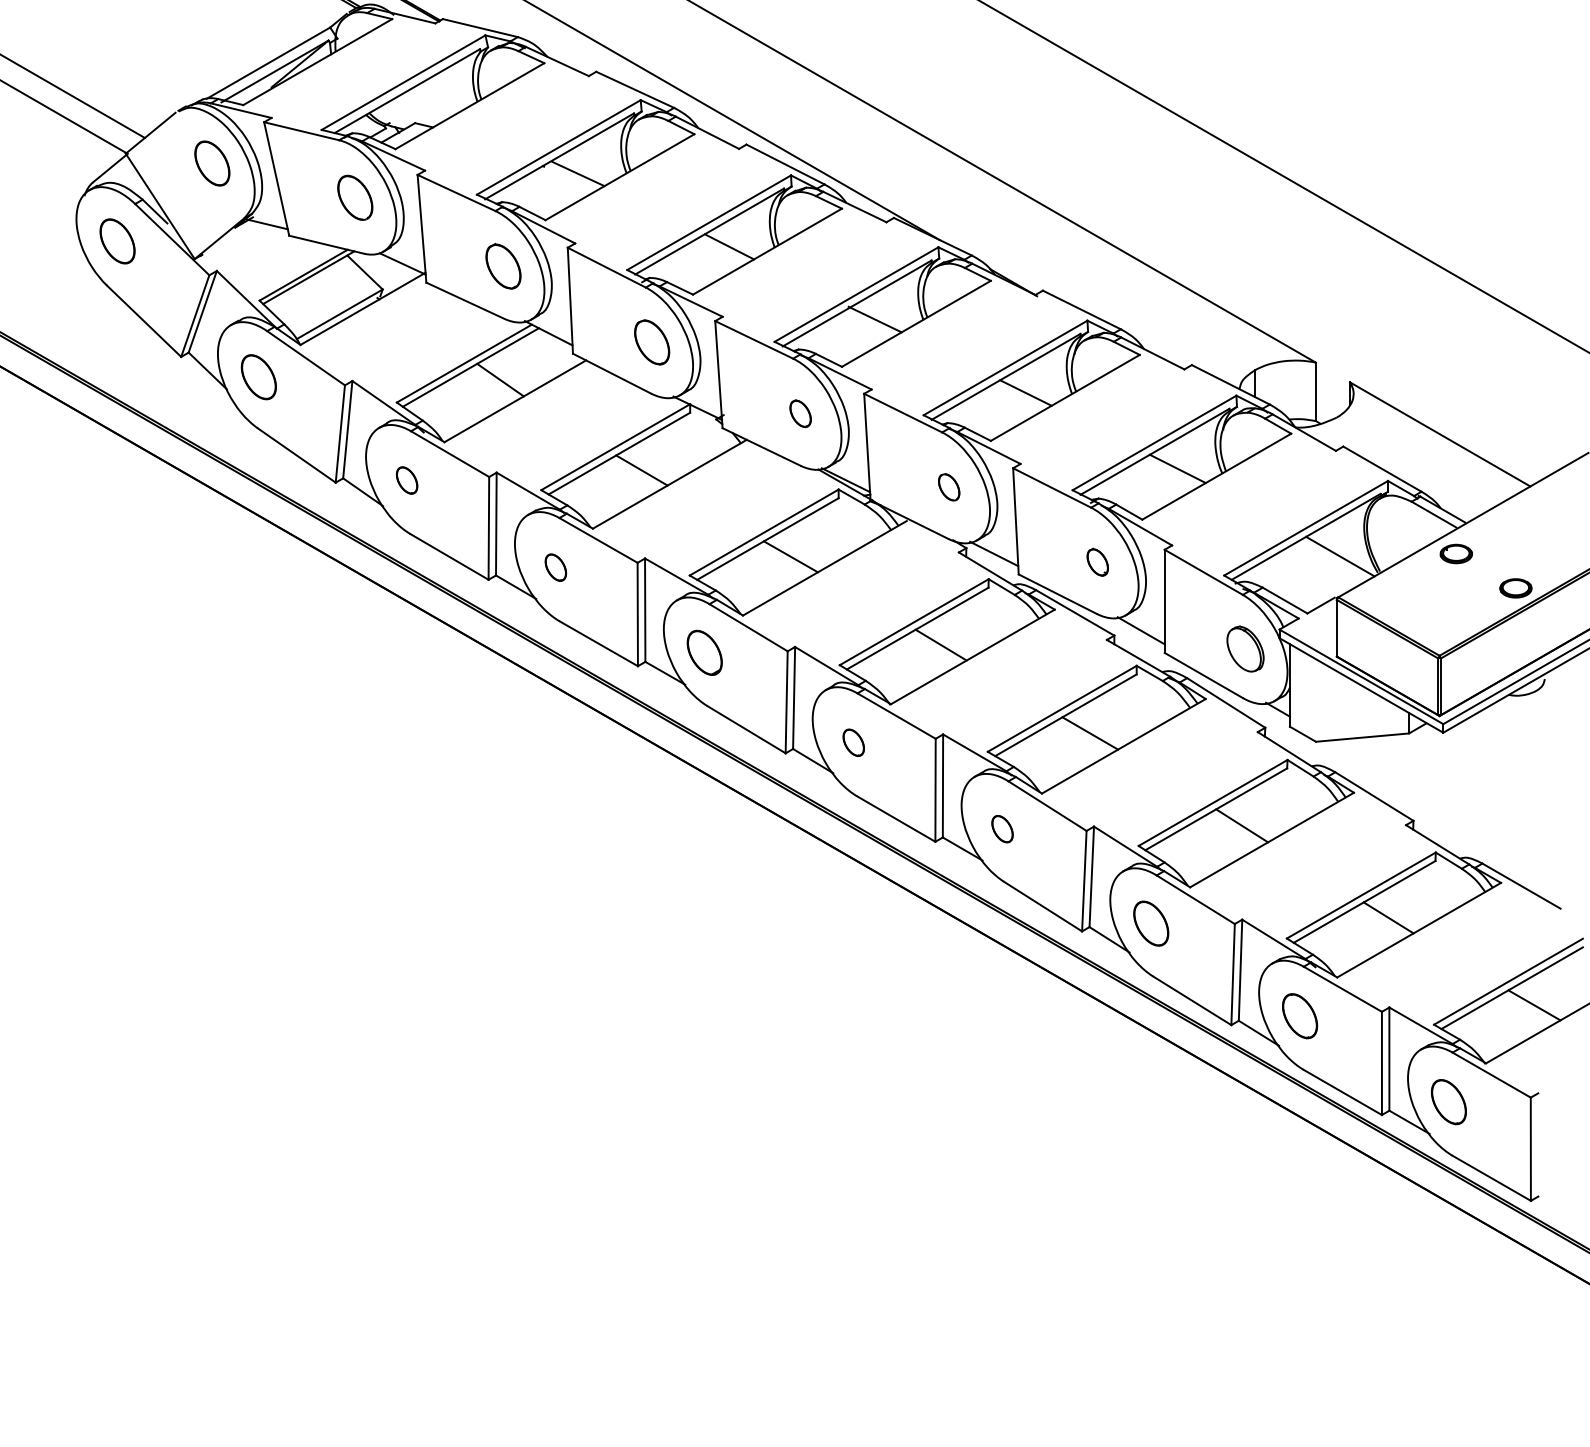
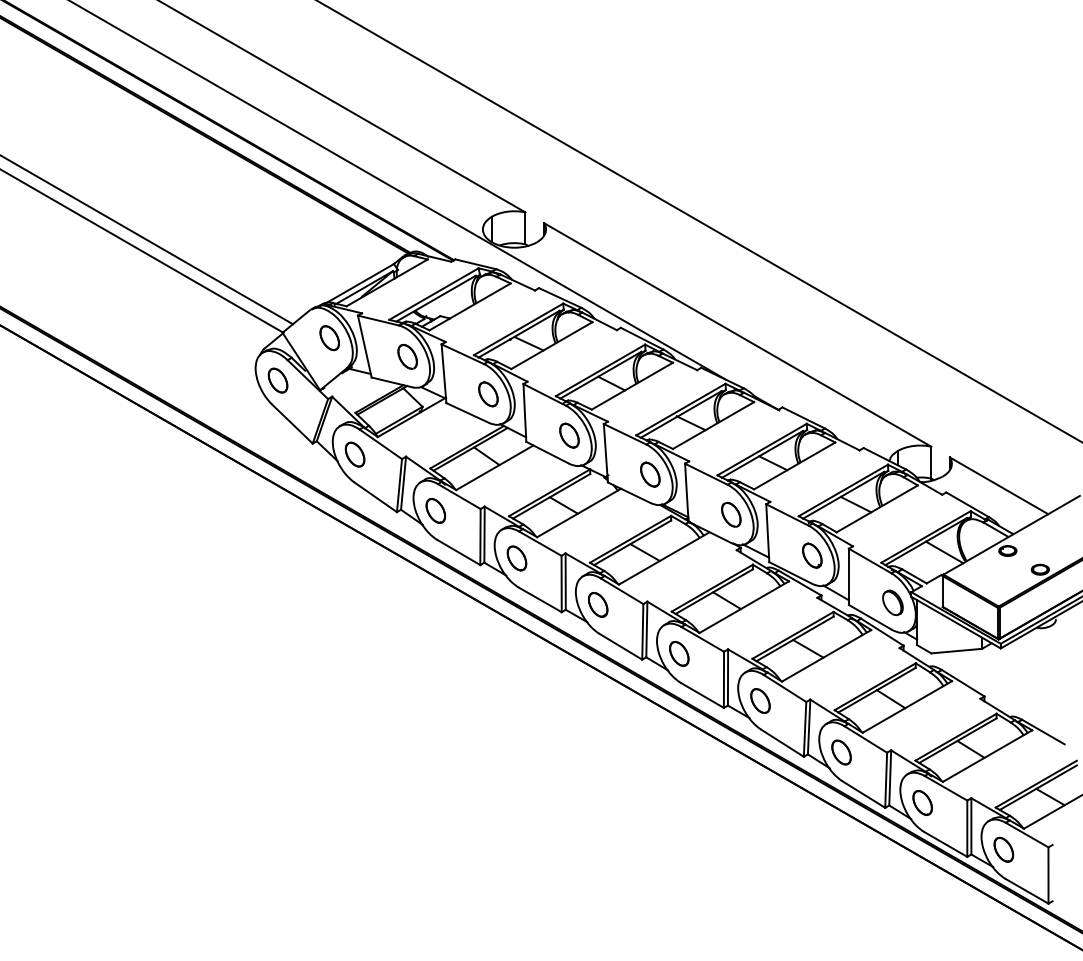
part: (800, 413) -> (650, 474), size x1.67
part: (406, 479) -> (435, 510), size x1.67
part: (949, 487) -> (731, 514), size x1.67
part: (1097, 562) -> (812, 555), size x1.67
part: (554, 567) -> (516, 558), size x1.67
part: (853, 741) -> (679, 653), size x1.67
part: (1002, 828) -> (760, 700), size x1.67

